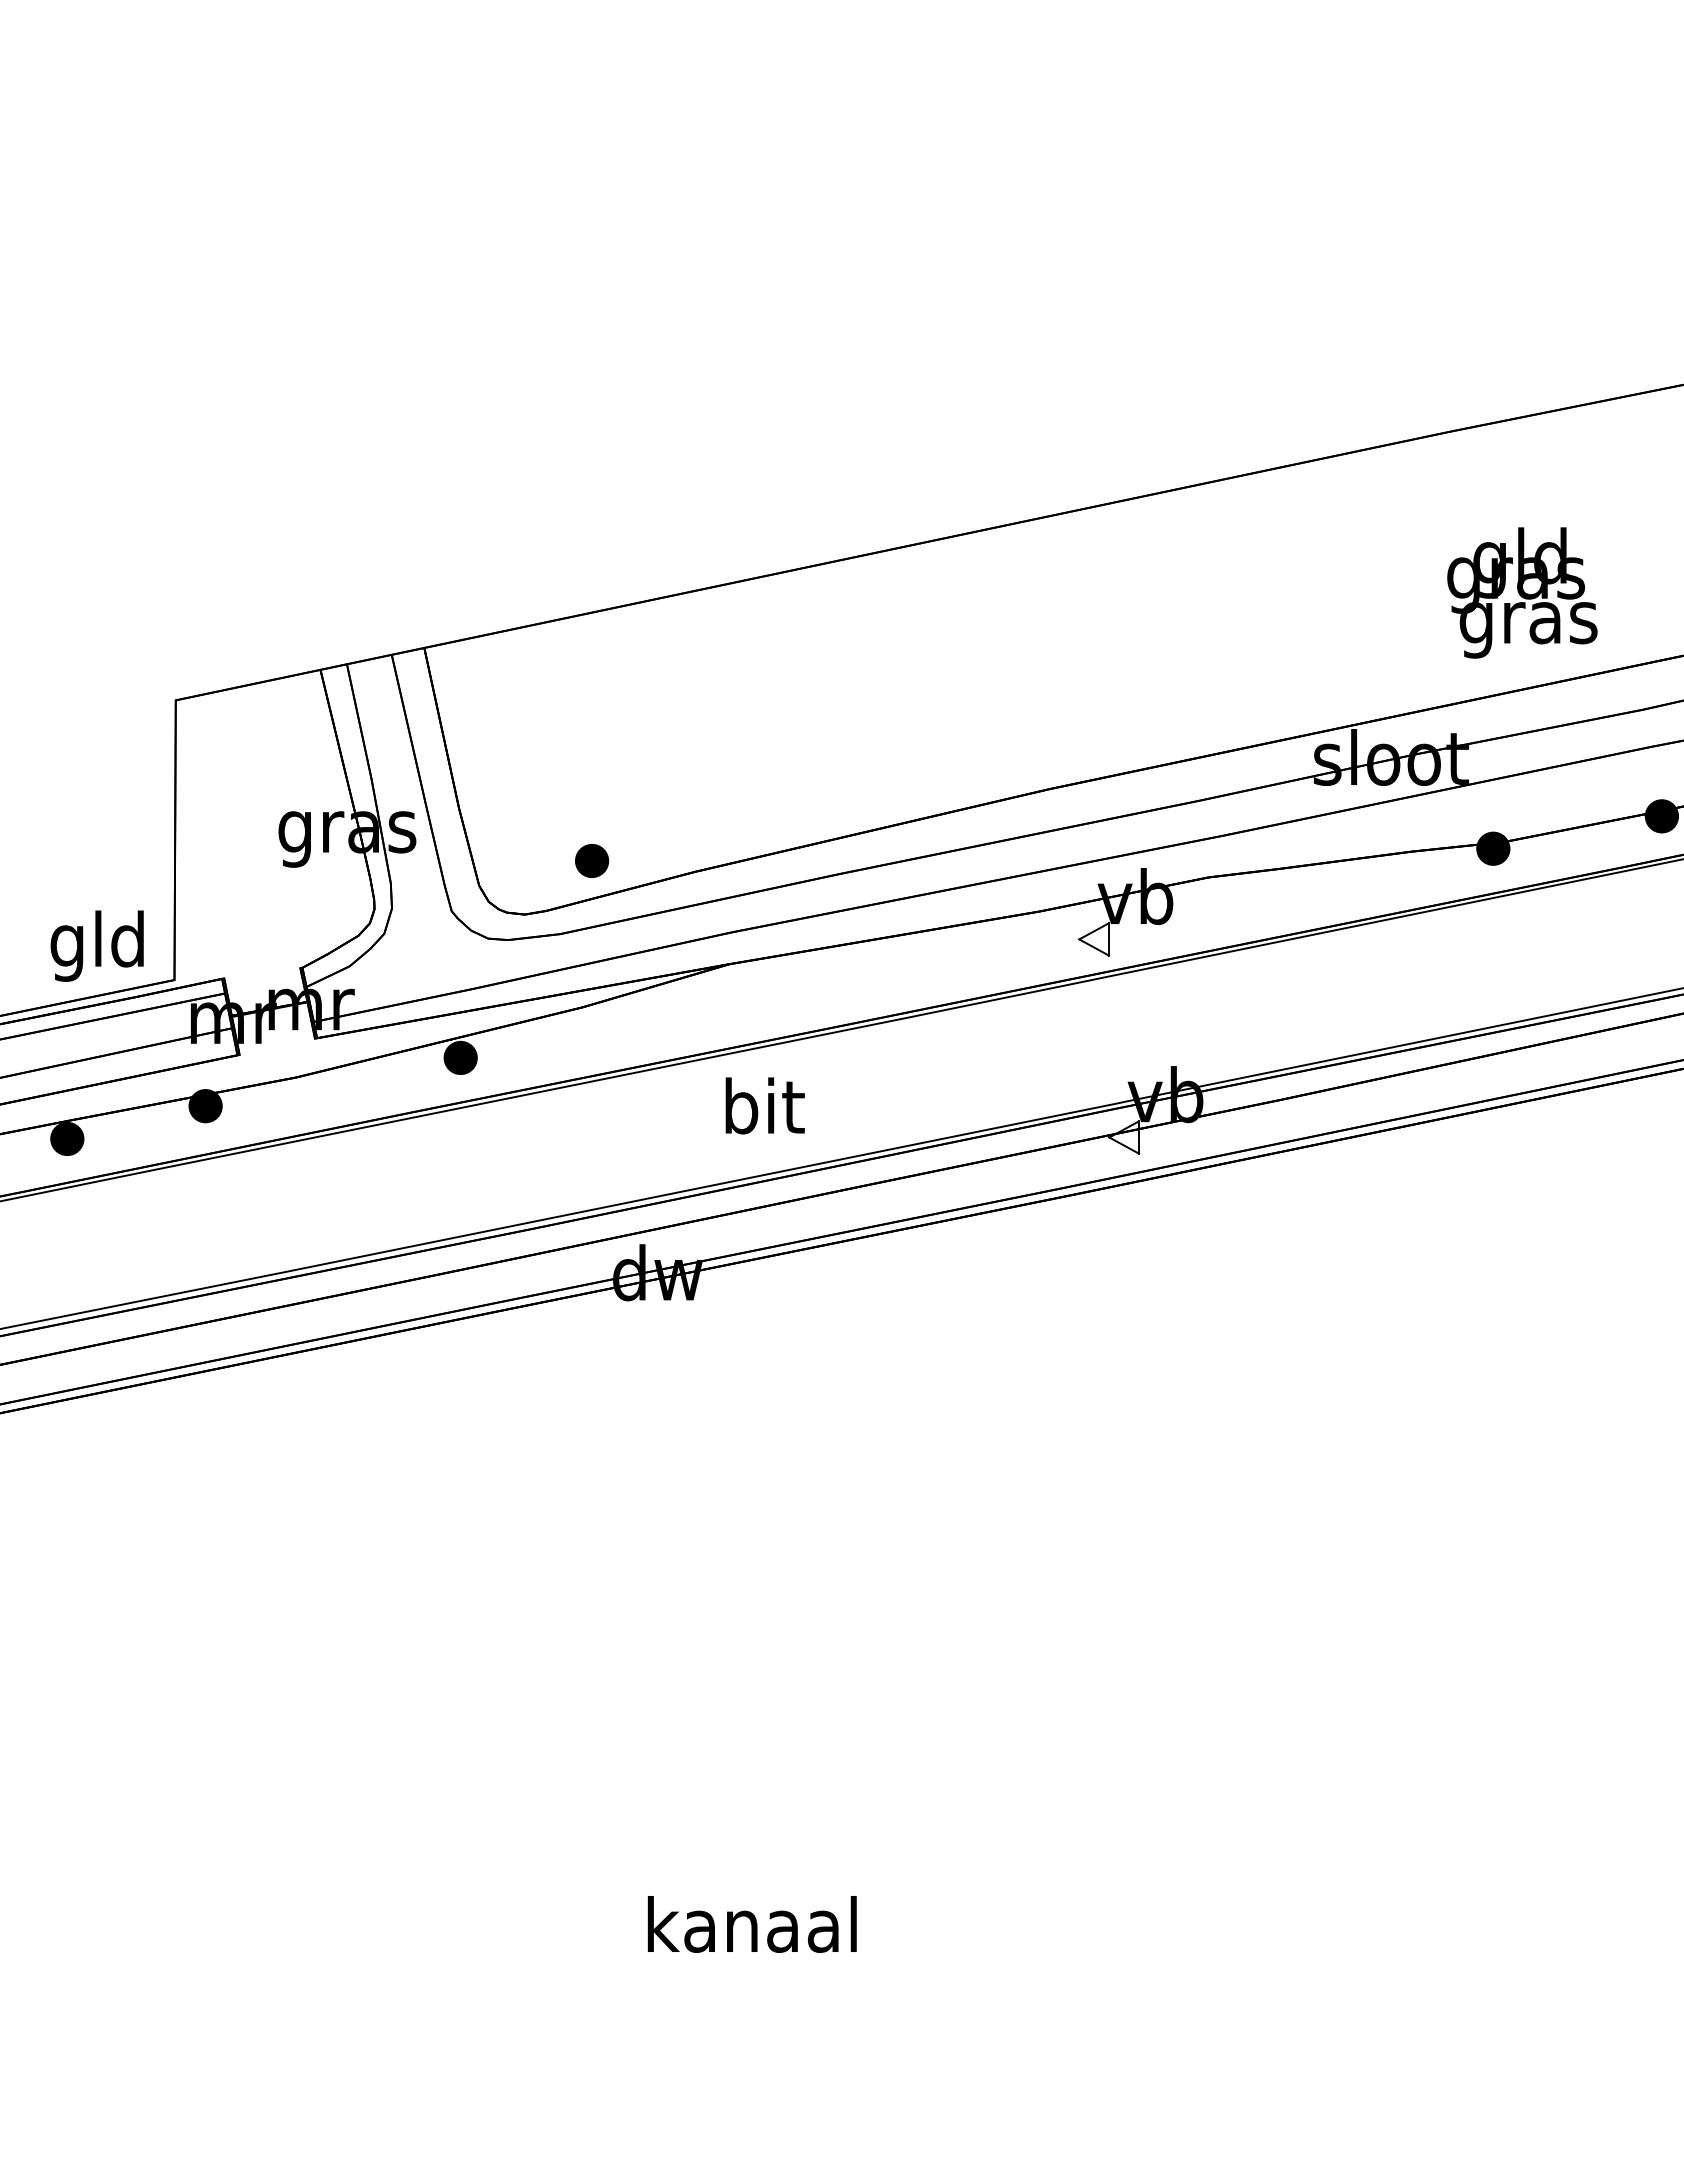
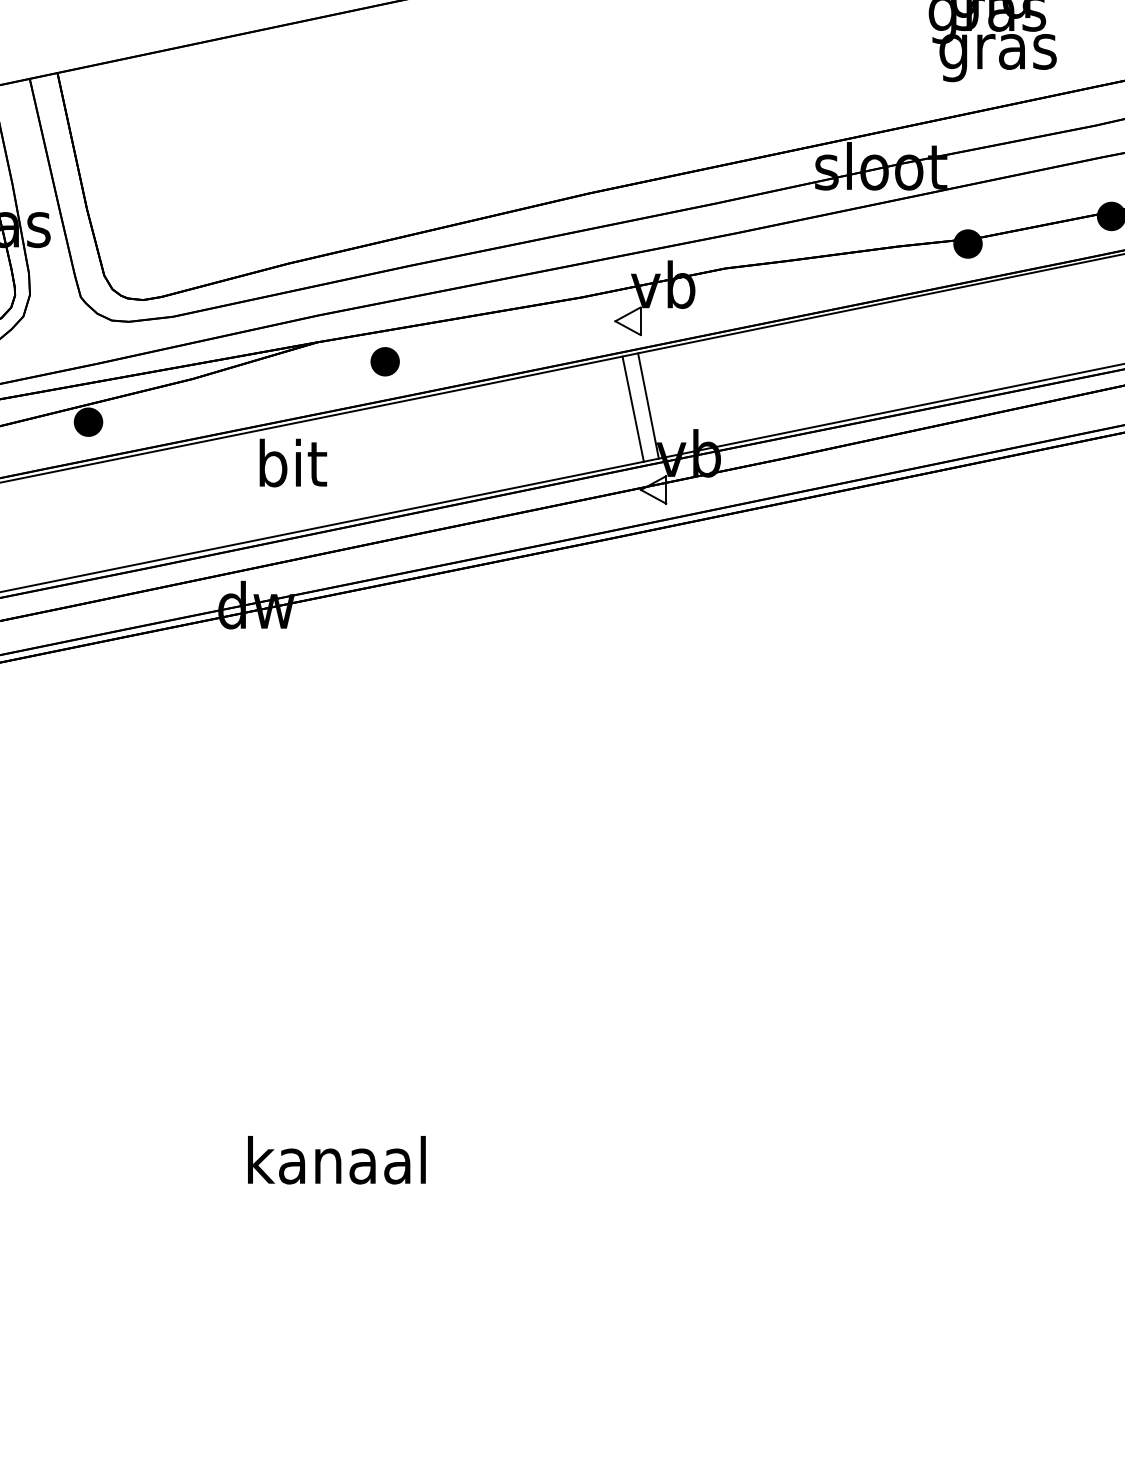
part: (592, 860) -> (385, 361), moved
line: (1117, 1038) -> (647, 405), added
line: (1099, 1042) -> (632, 409), added
text: (764, 1105) -> (292, 462), moved

